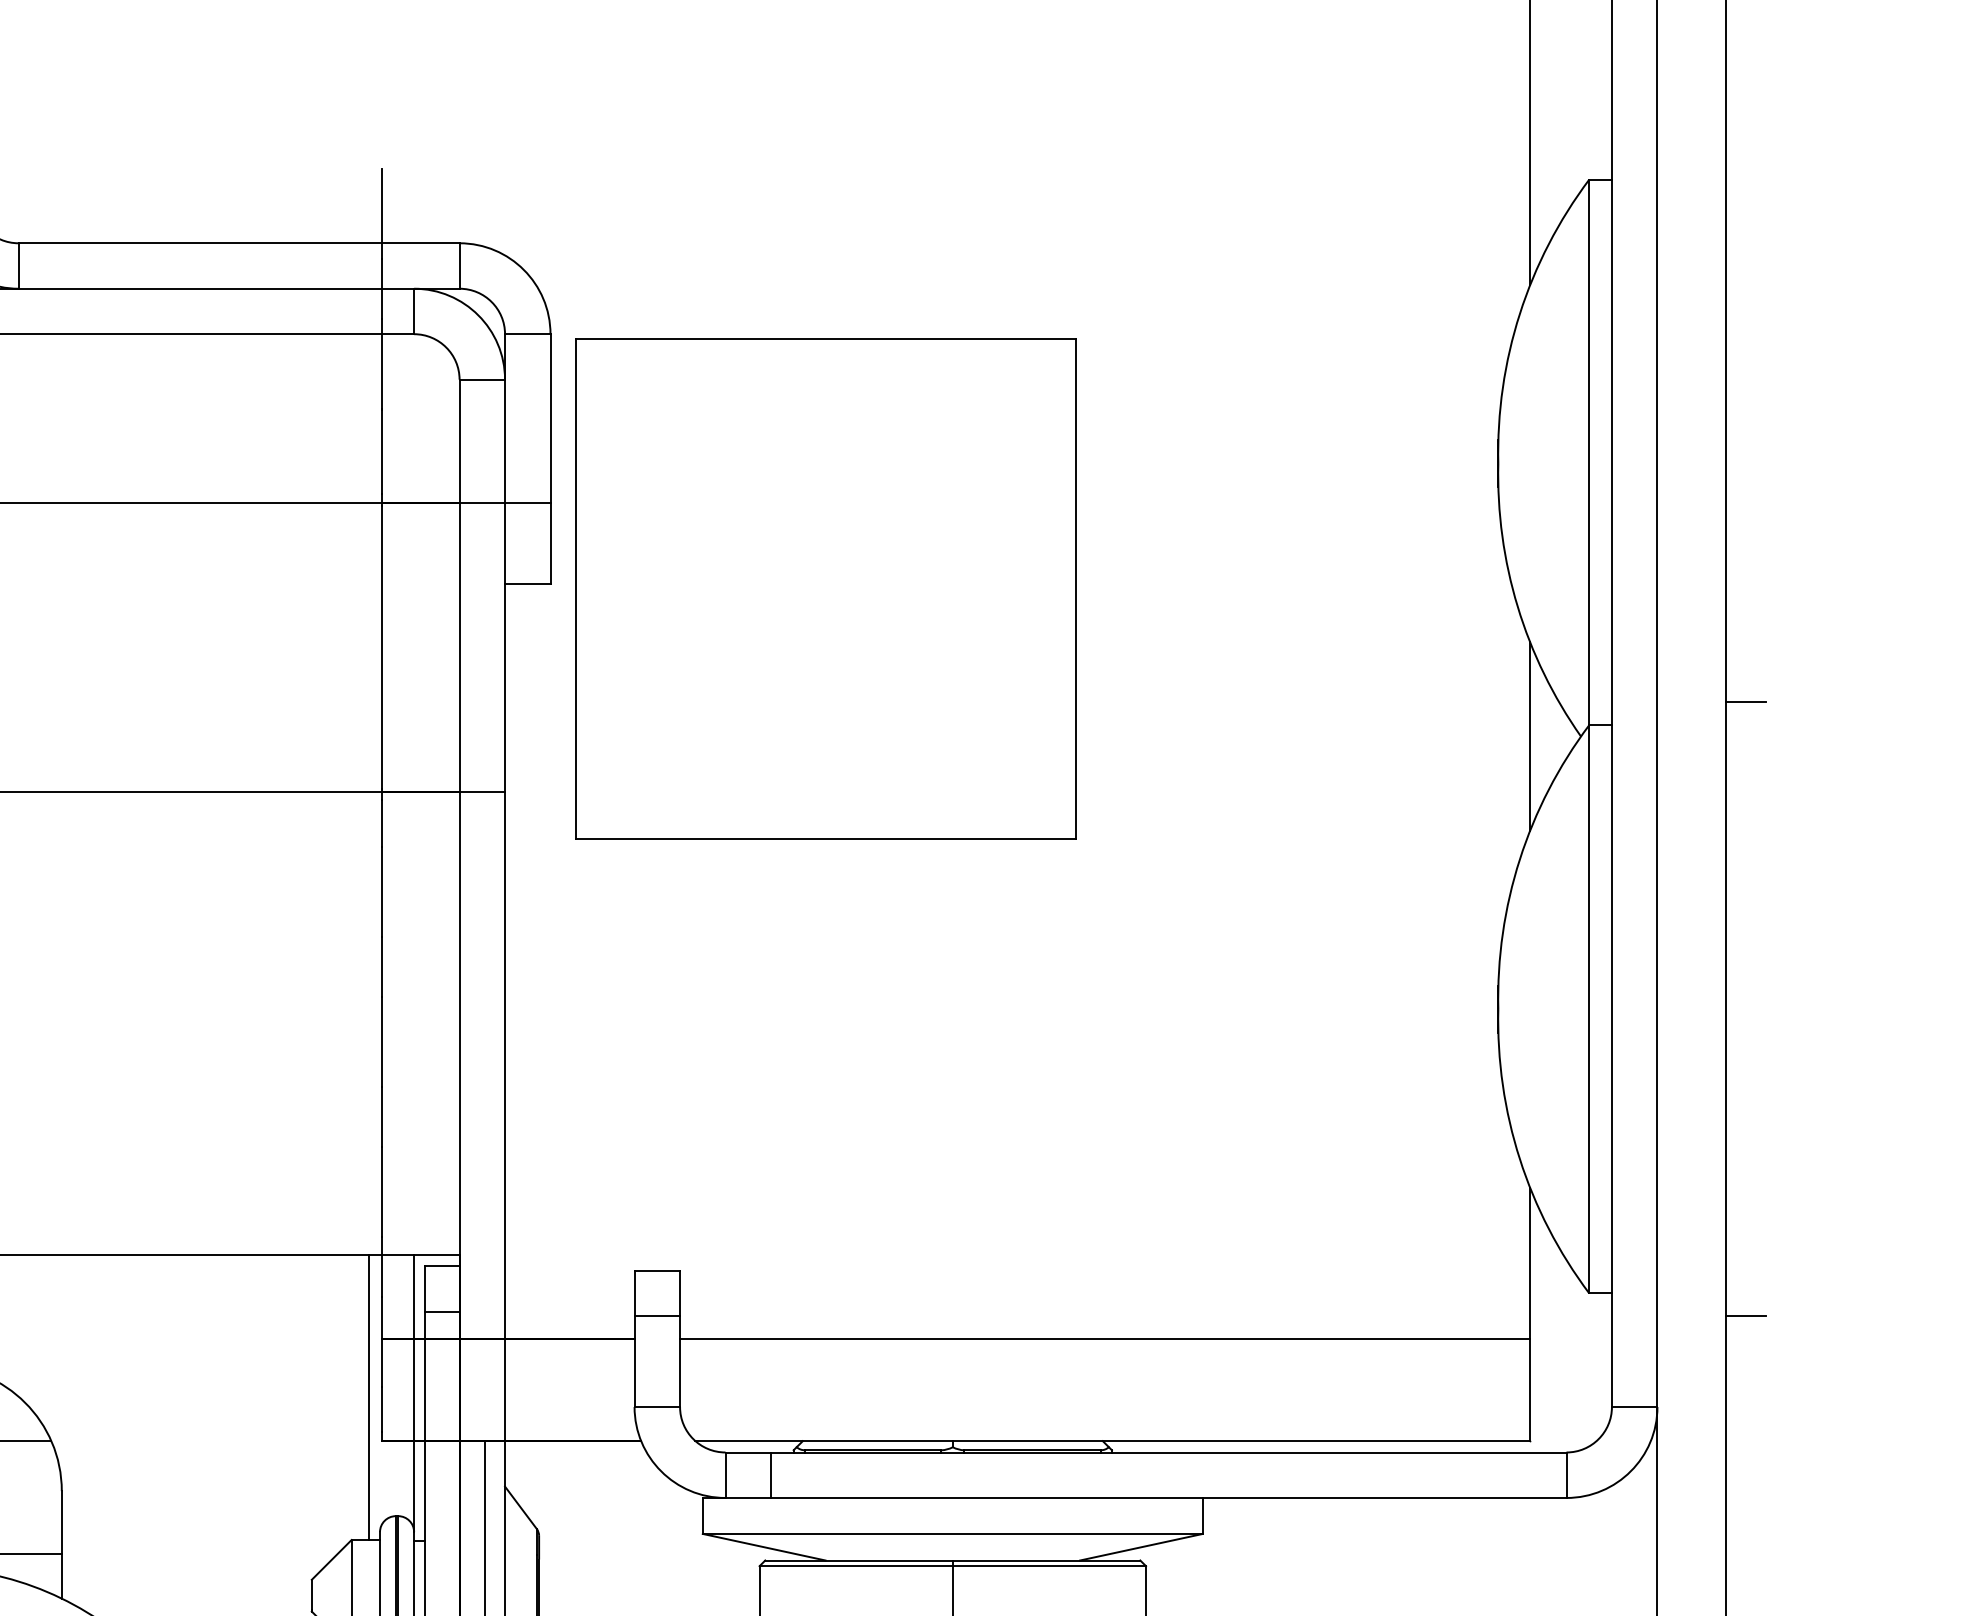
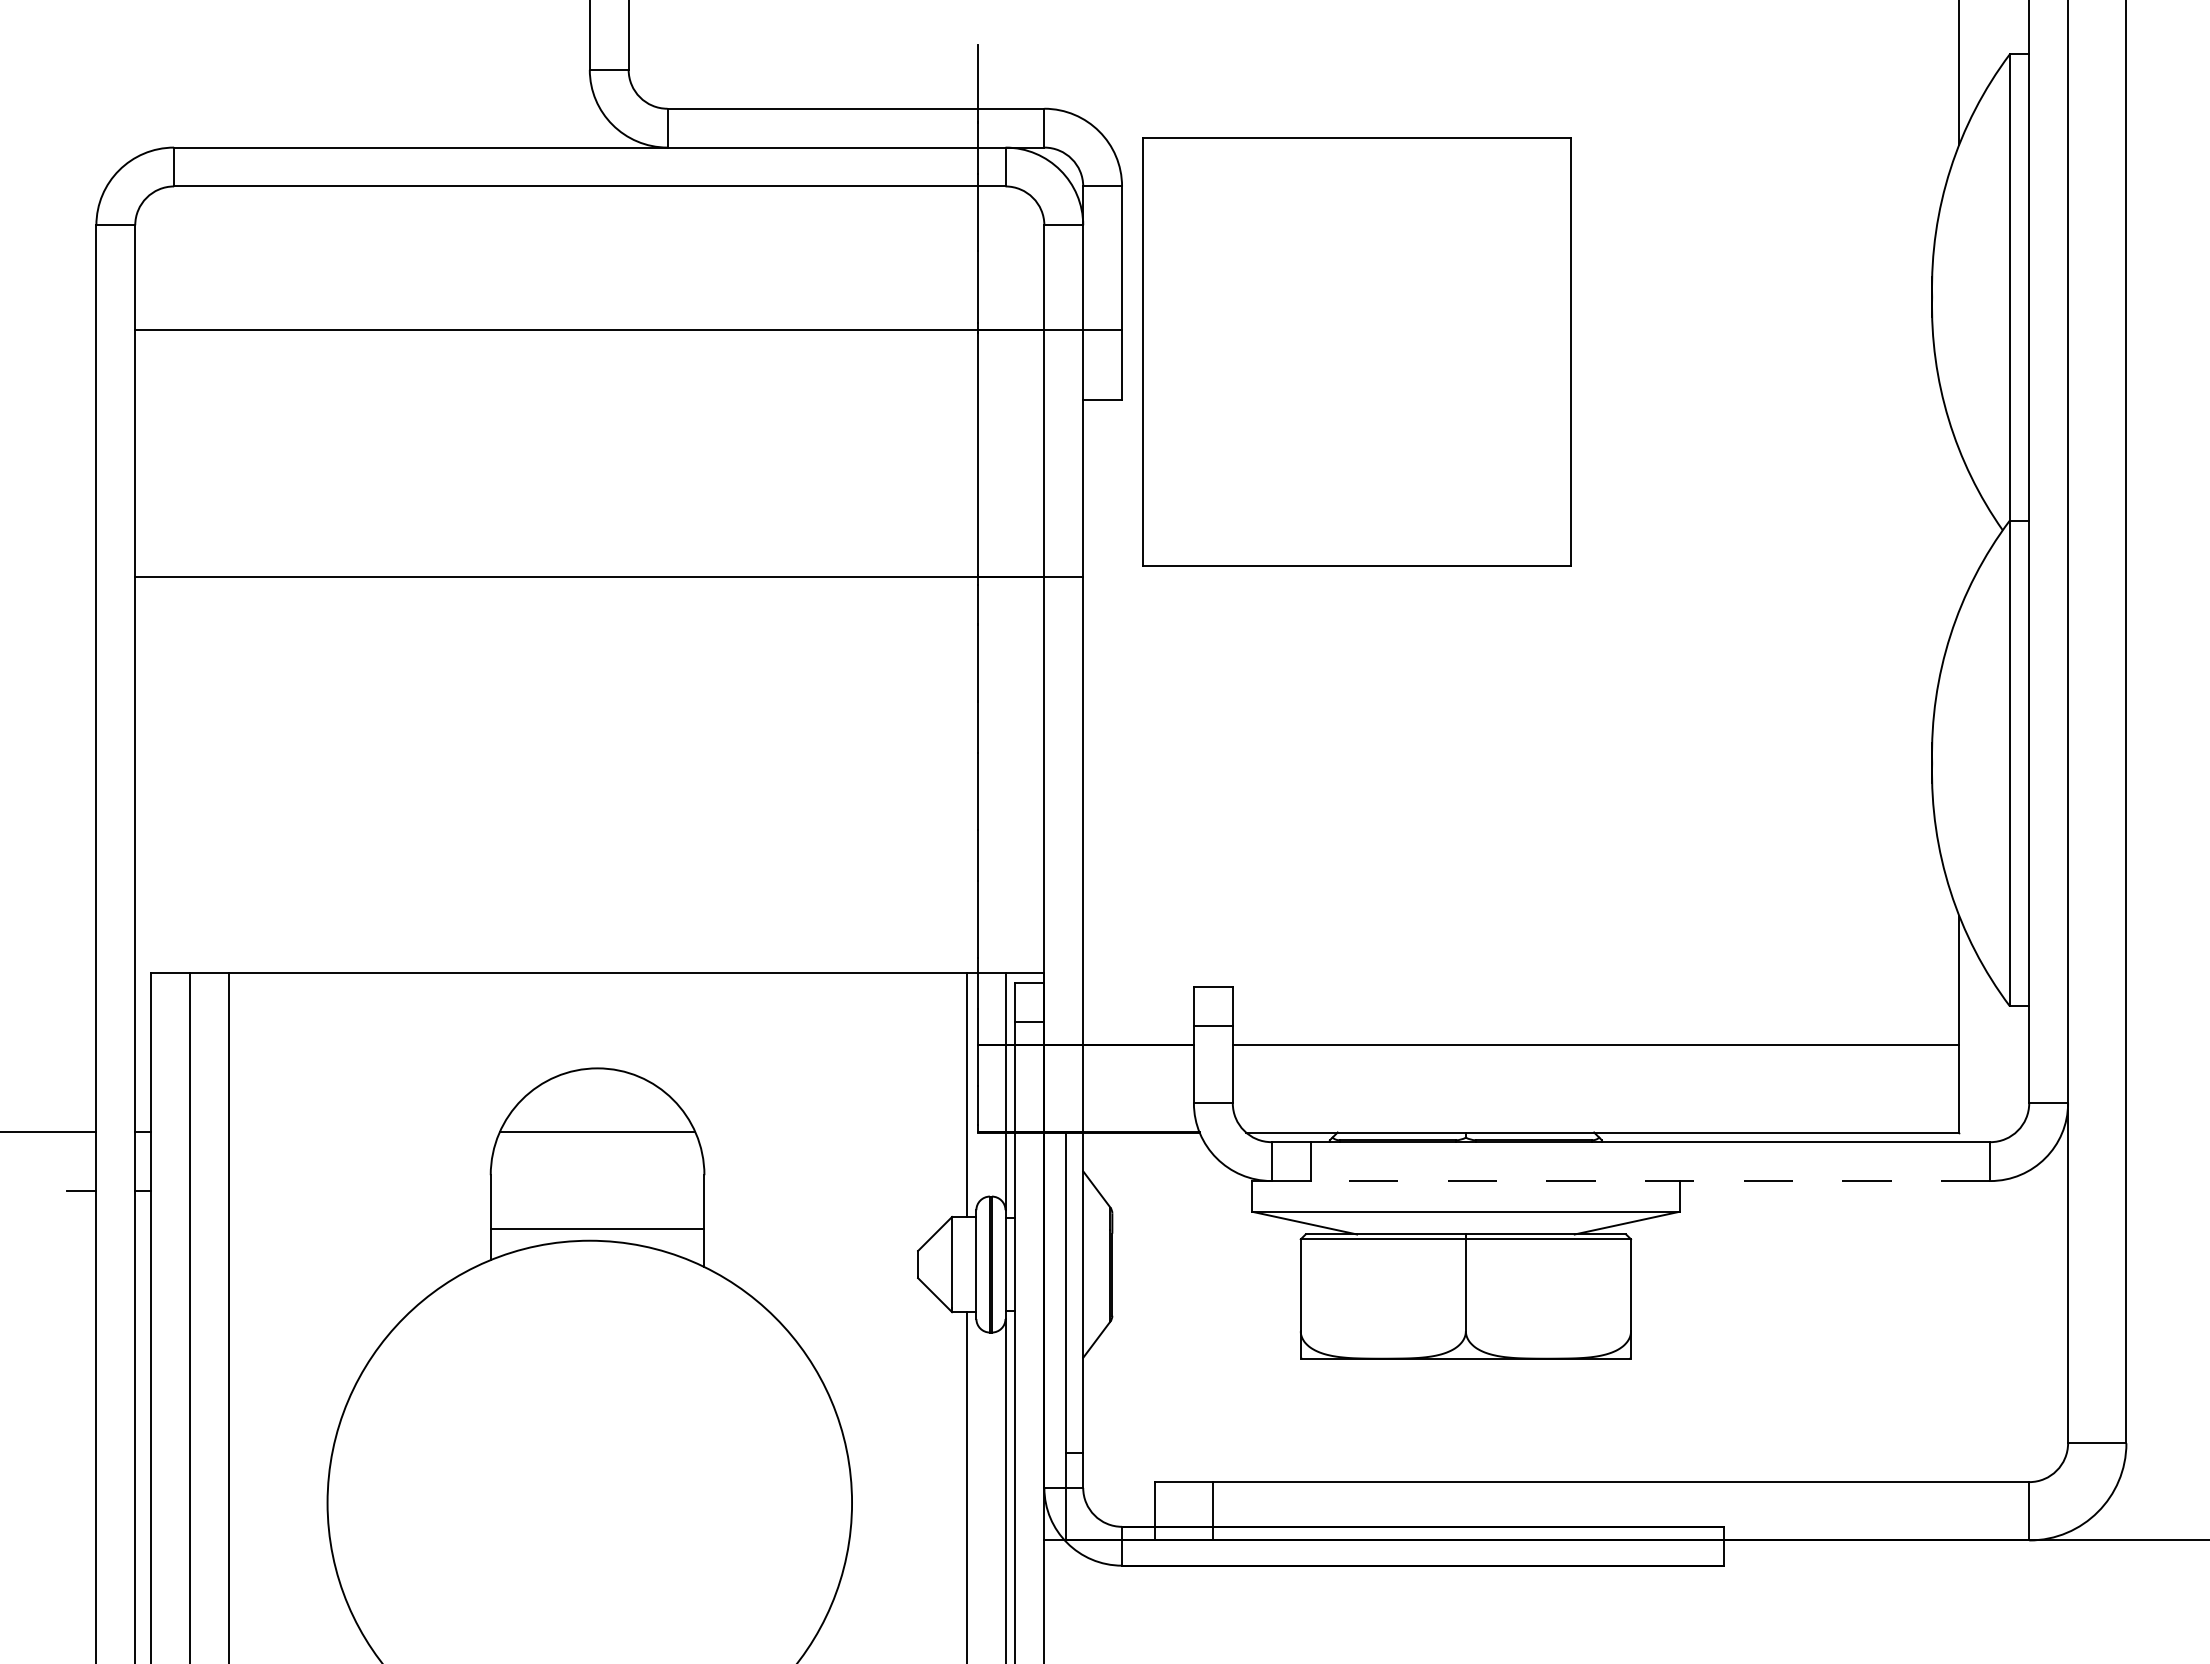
part: (824, 588) -> (1356, 351), moved
line: (1745, 702) -> (2143, 501), removed
line: (1530, 735) -> (1959, 529), removed
line: (1745, 1315) -> (2143, 1025), removed
line: (1168, 1498) -> (1650, 1181), solid -> dashed

